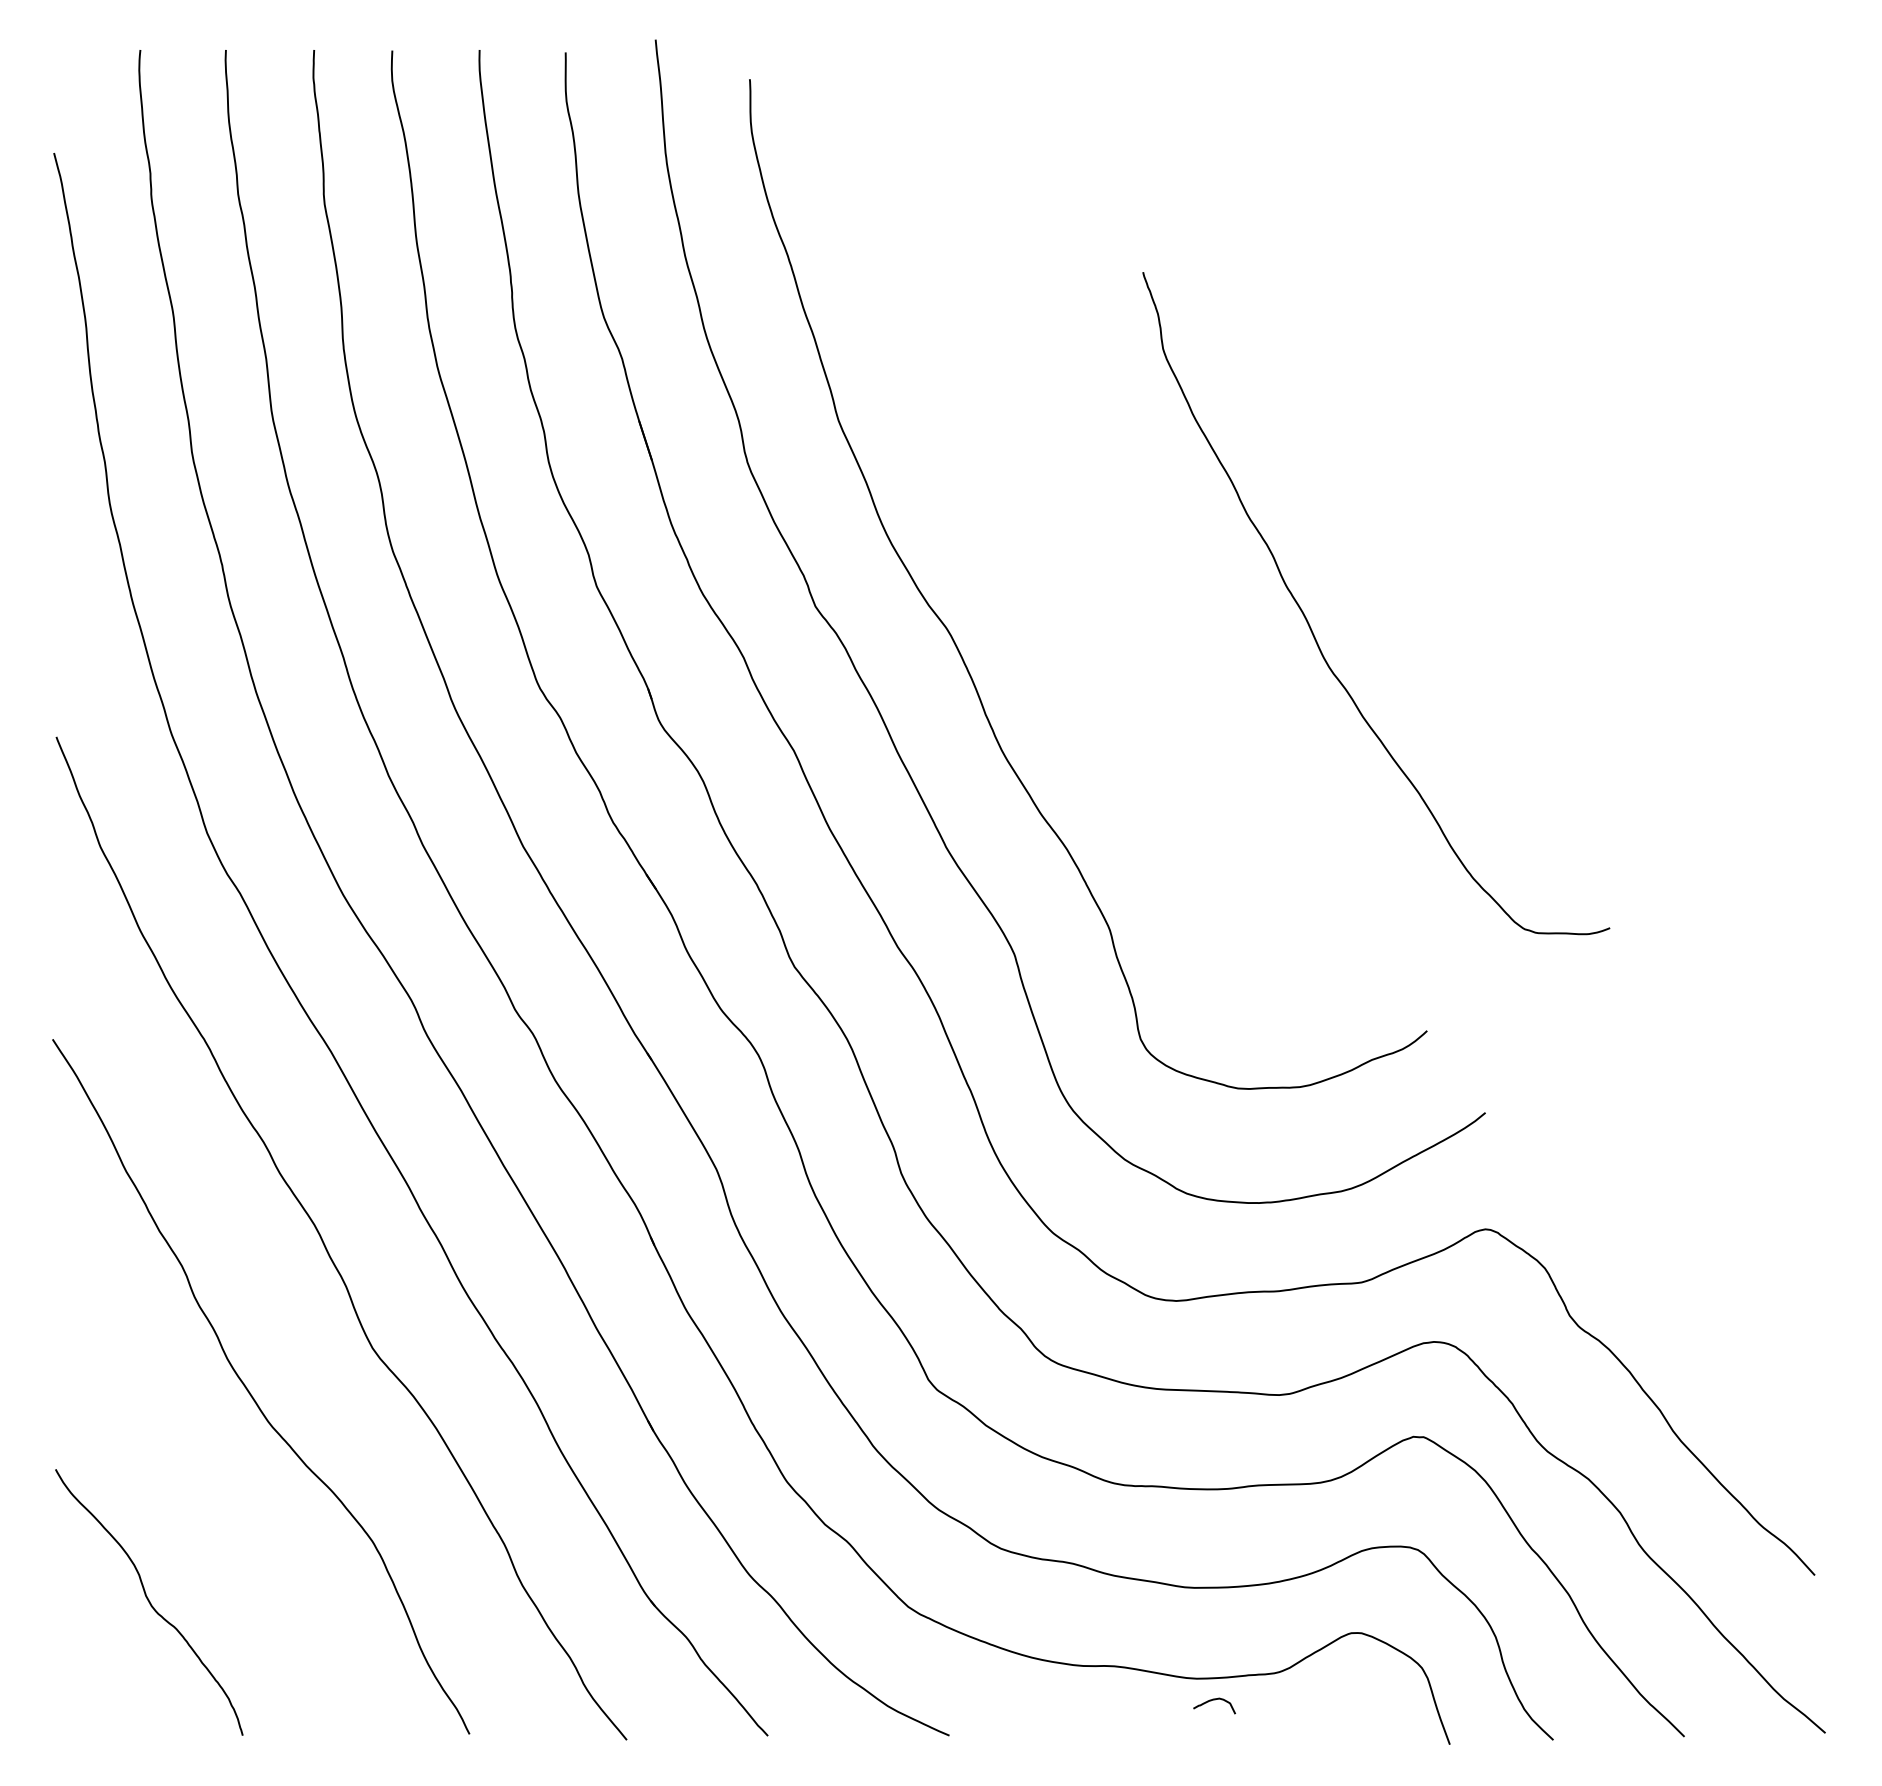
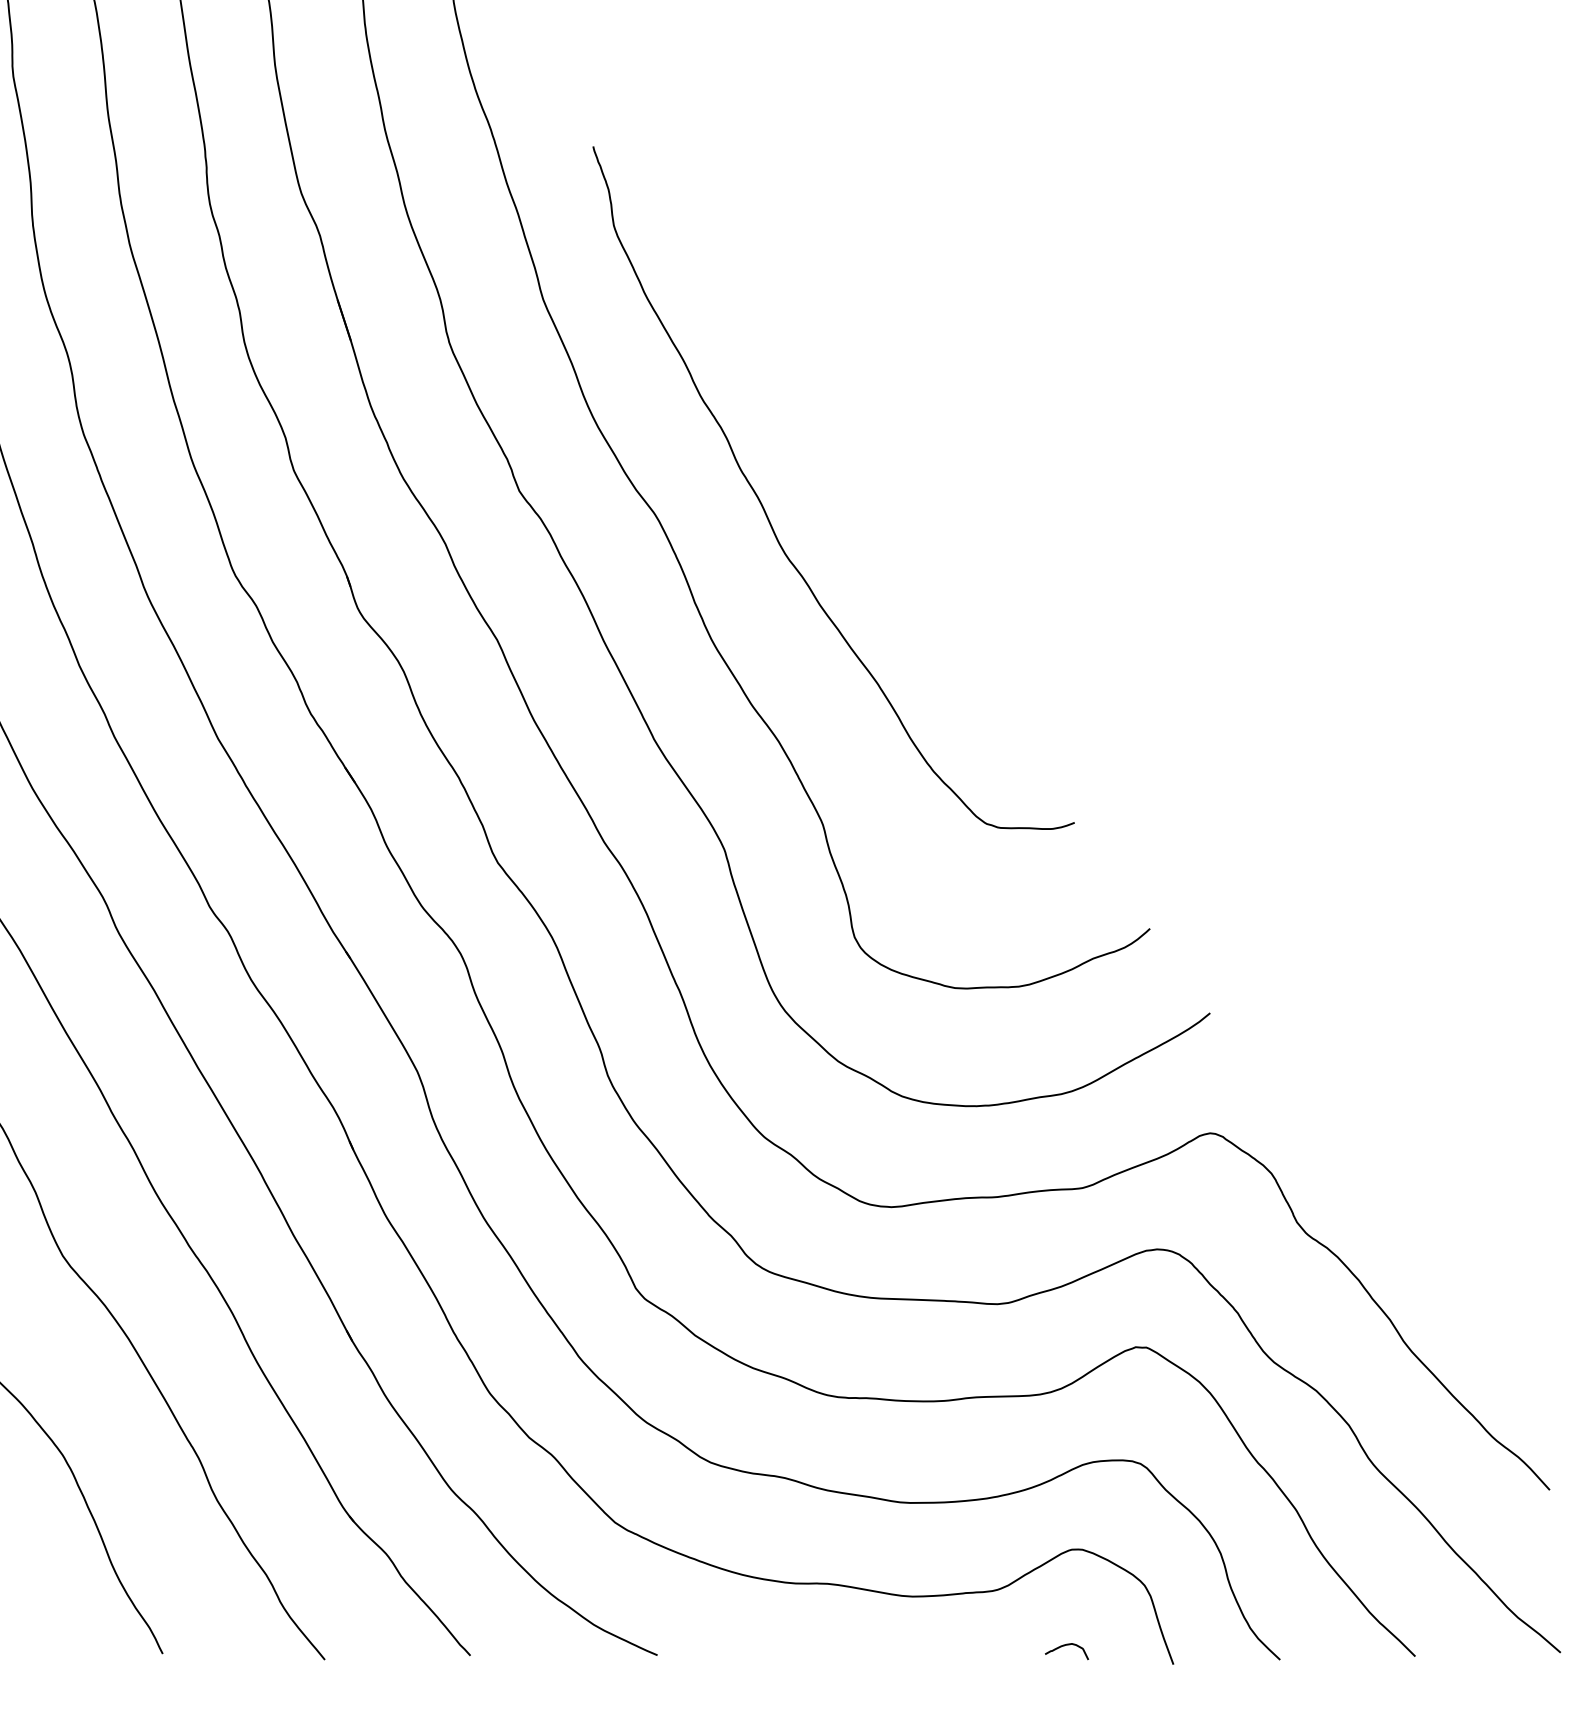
curve: (1311, 627) -> (766, 512), moved
curve: (1214, 1700) -> (1066, 1645), moved

